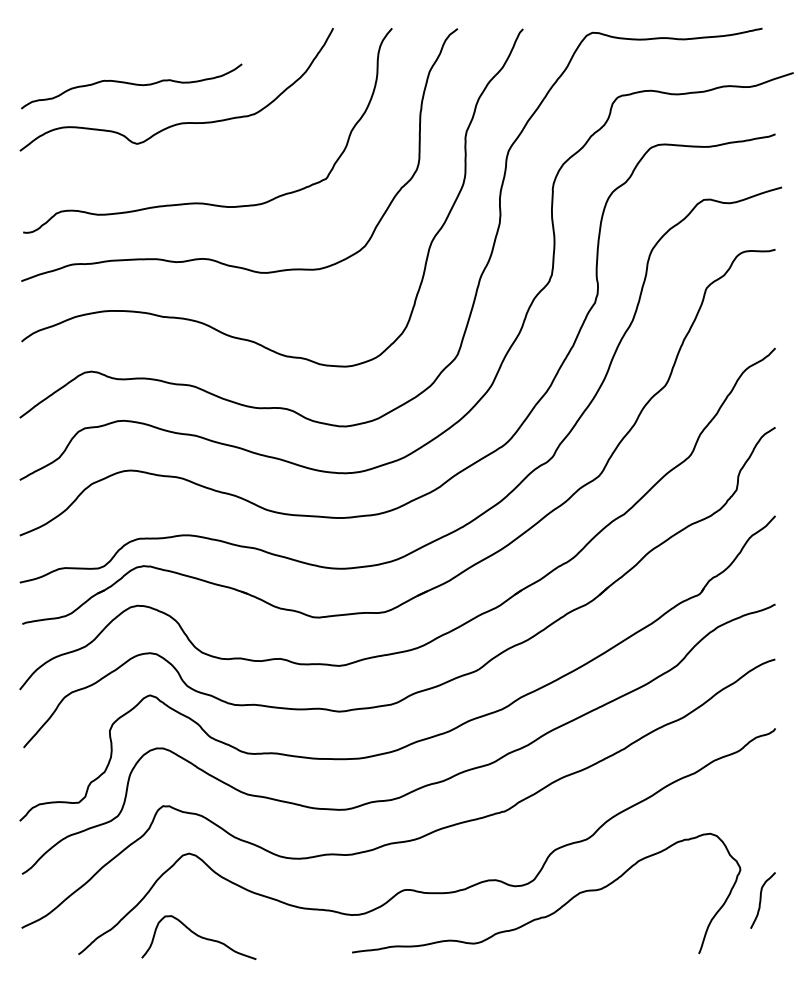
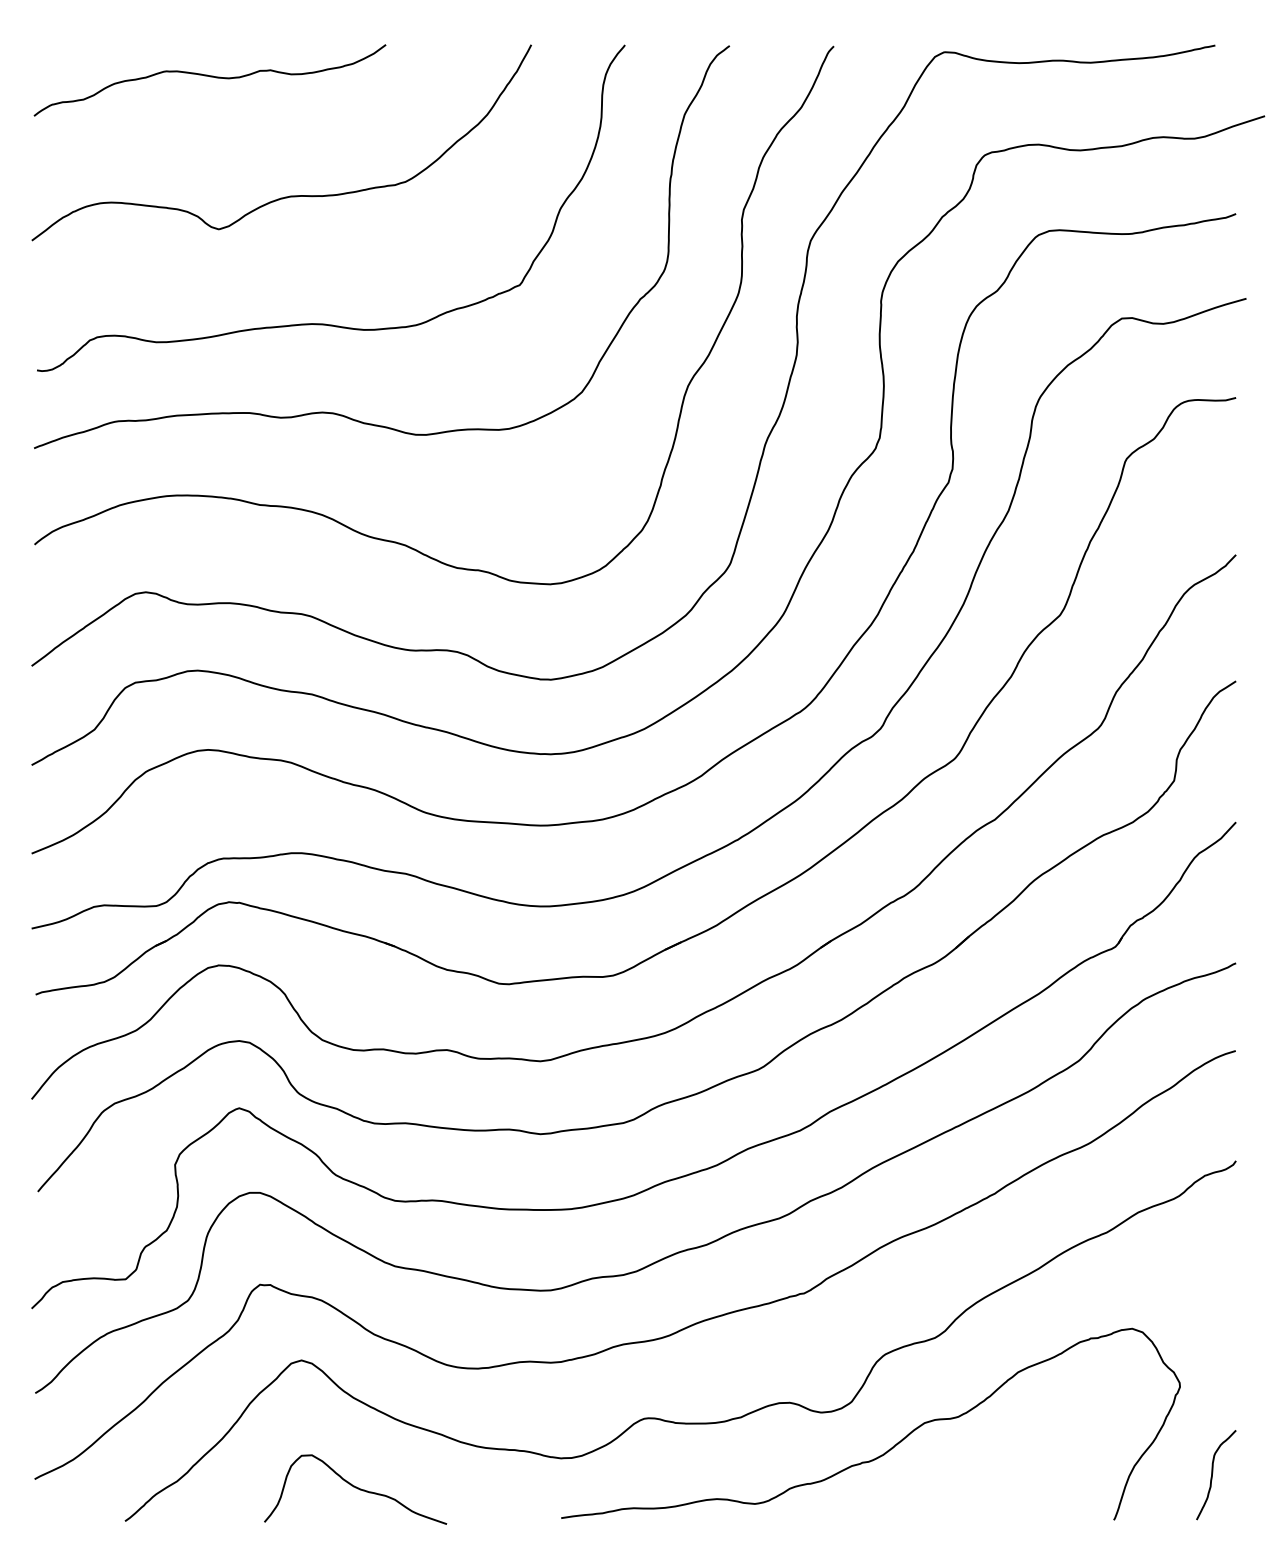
curve: (131, 84) -> (209, 77), moved
curve: (761, 900) -> (1213, 1475), moved
curve: (198, 936) -> (354, 1487), moved

